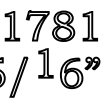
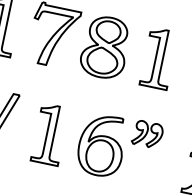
part: (45, 63) -> (49, 134), moved

